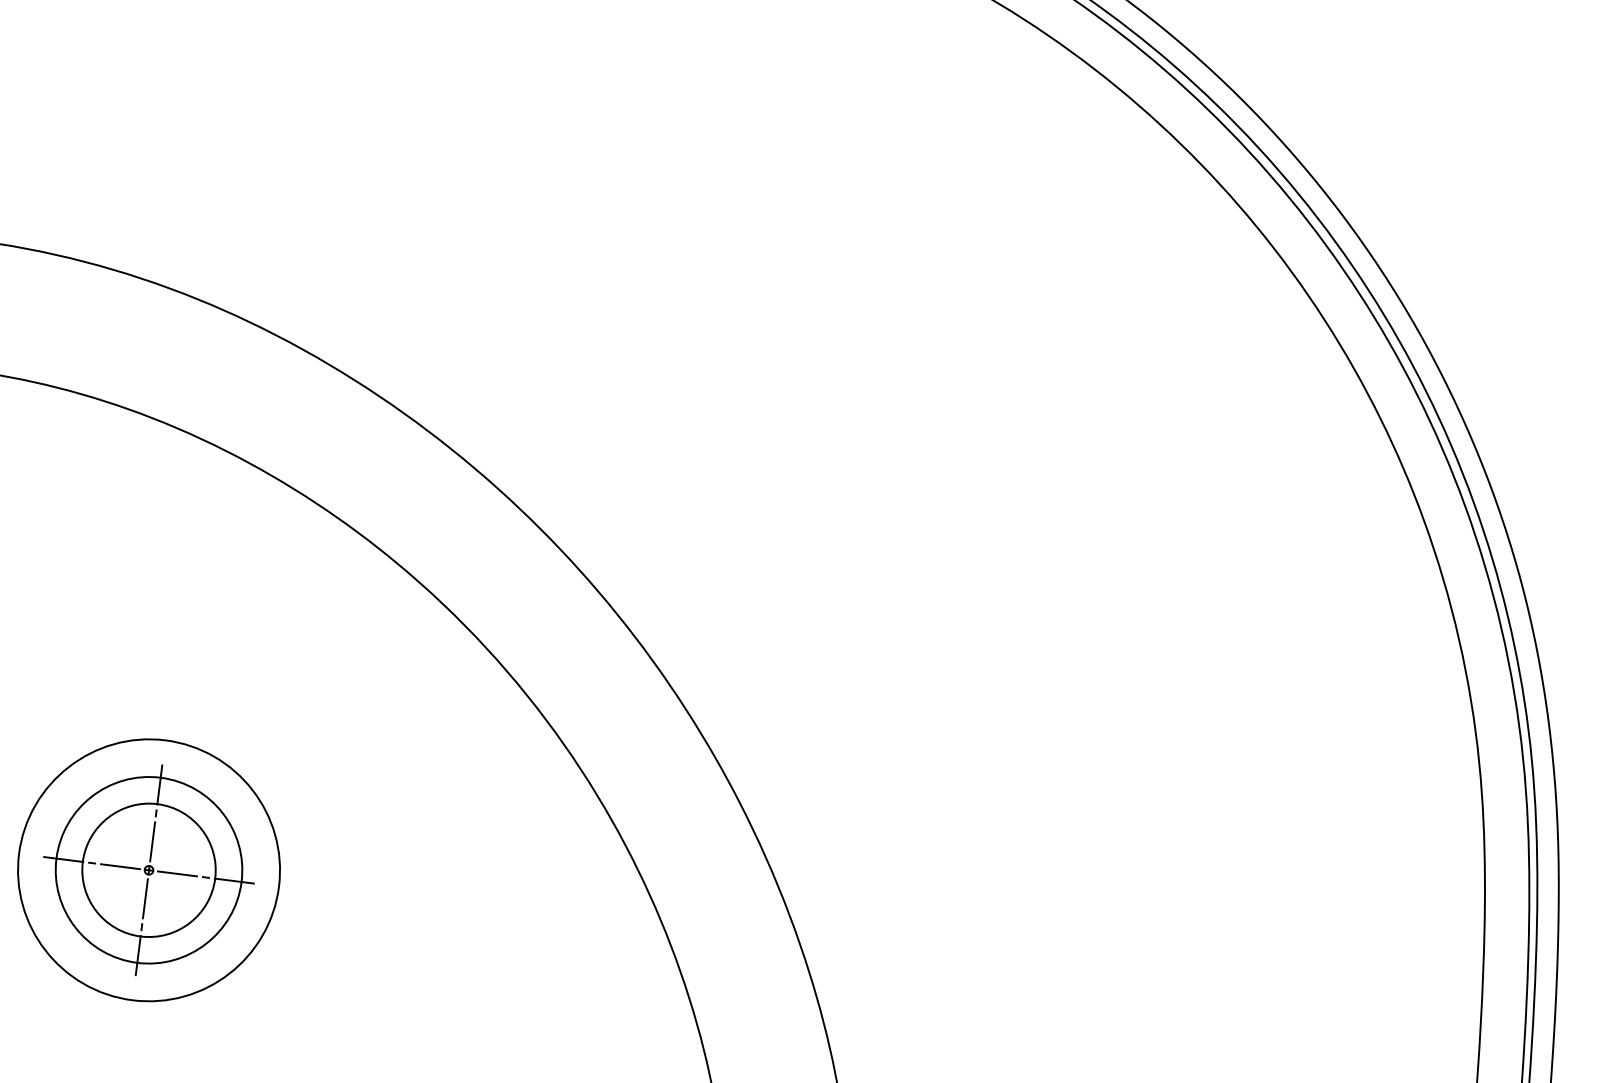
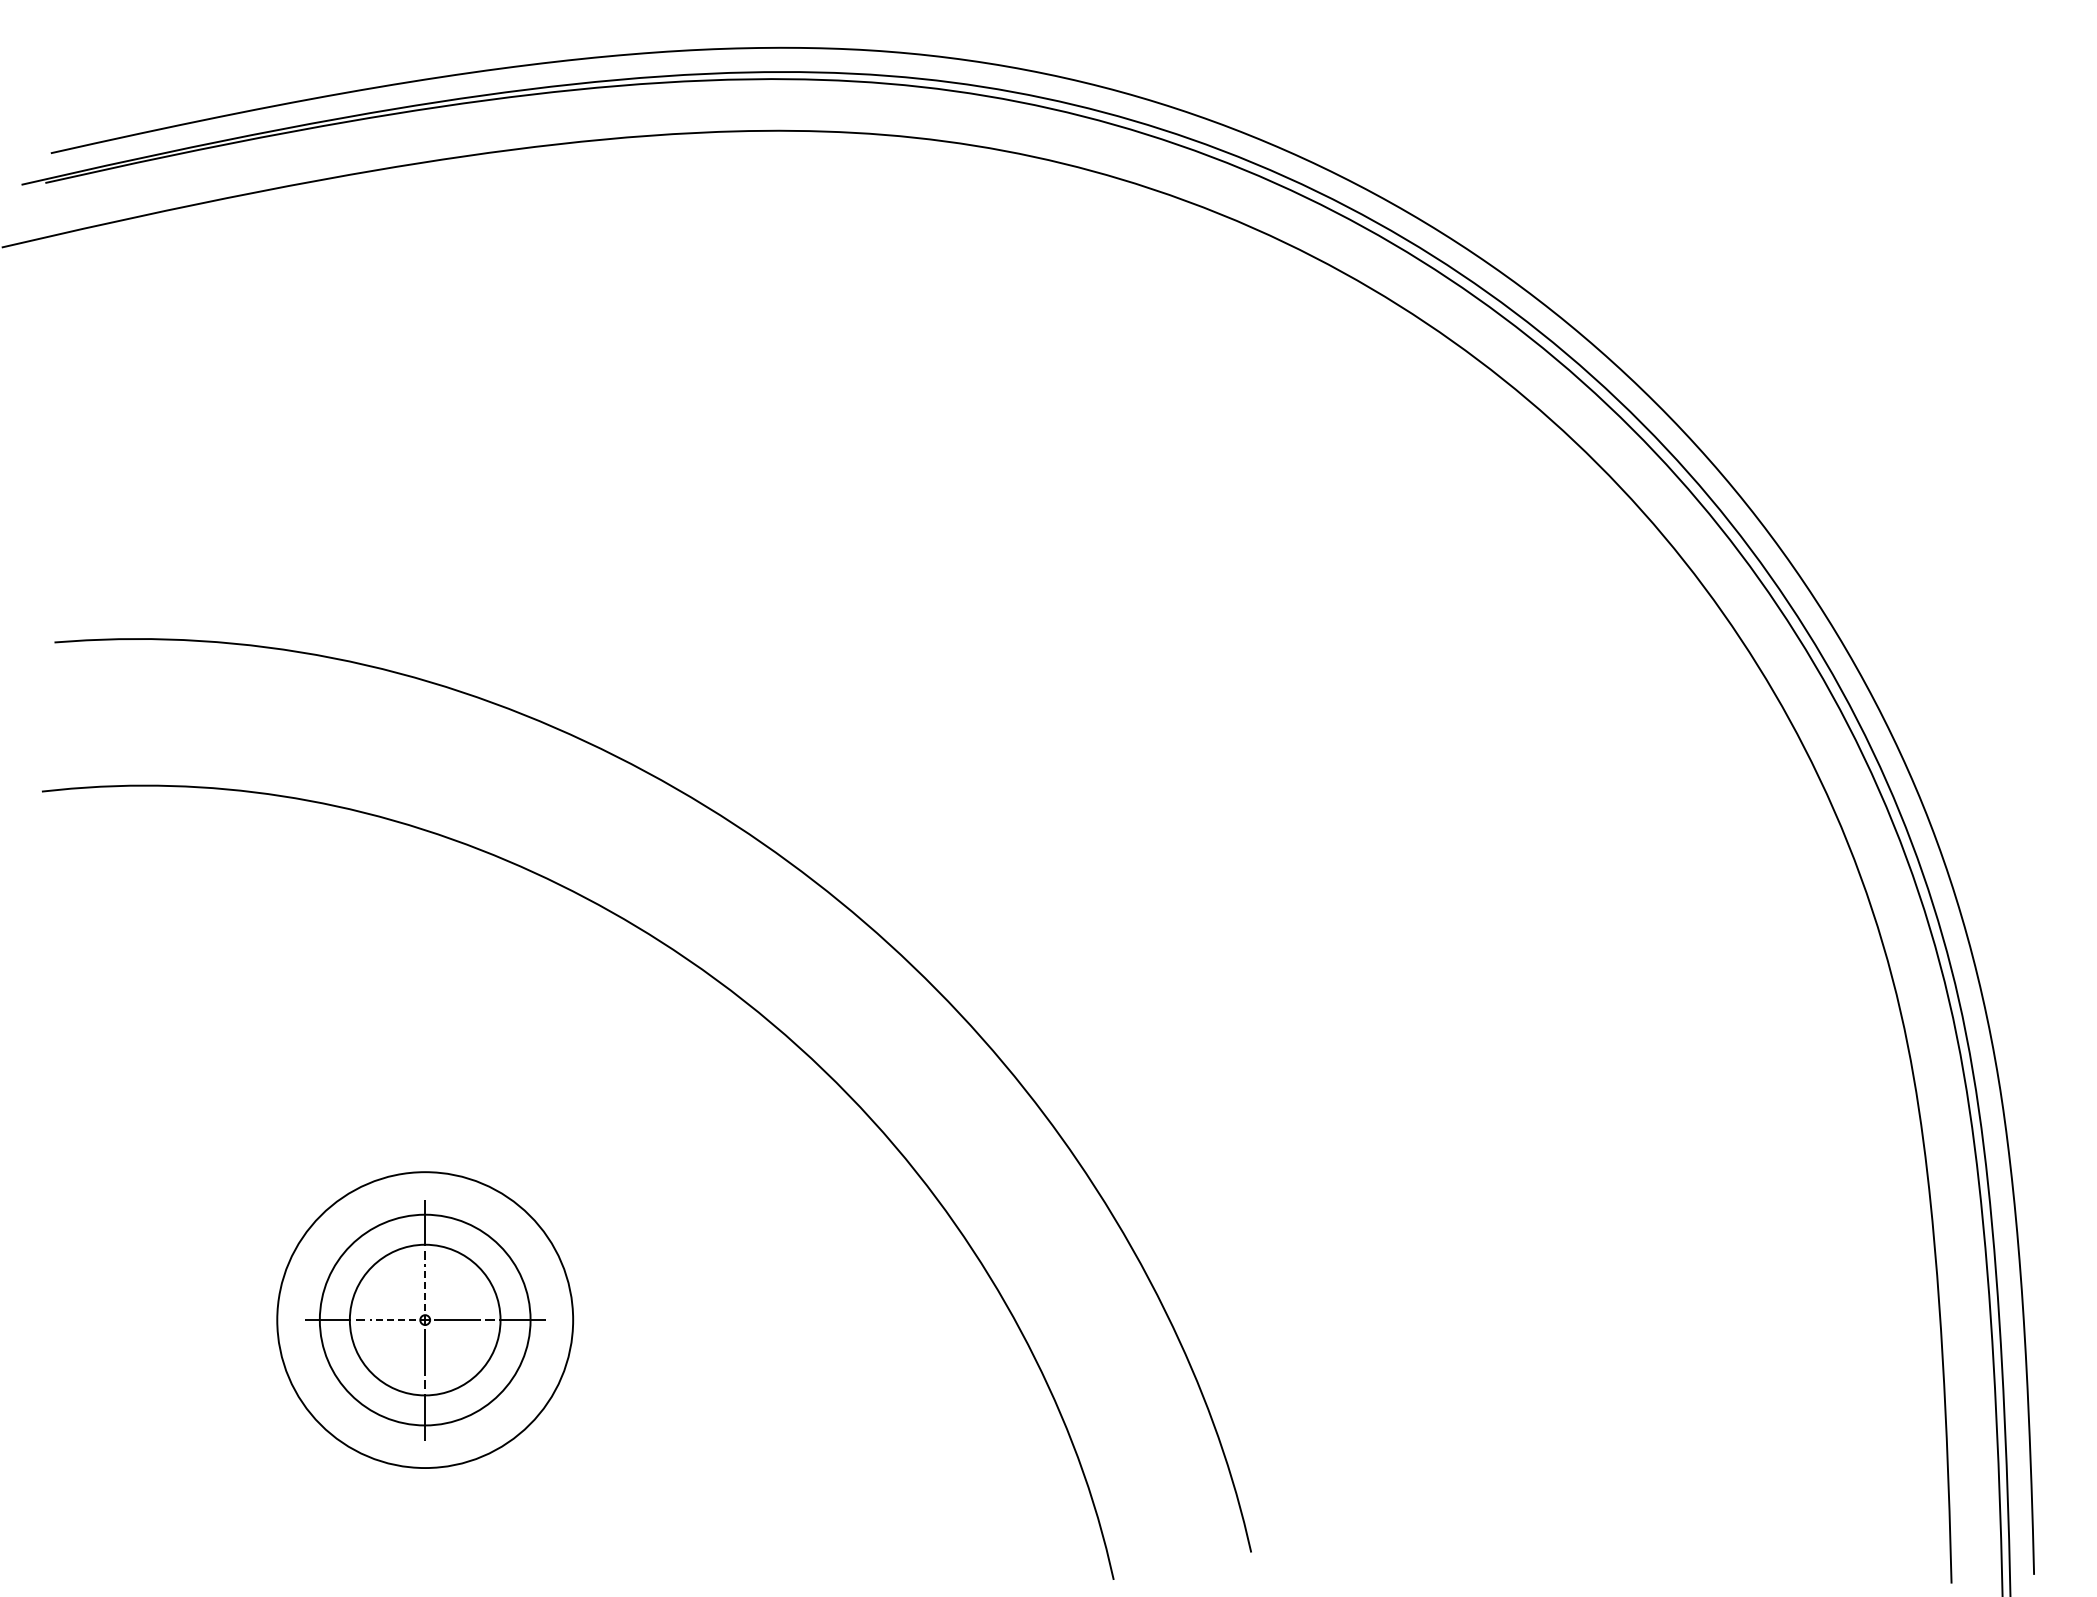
line: (152, 841) -> (425, 1287), solid -> dashed
line: (120, 867) -> (392, 1320), solid -> dashed

